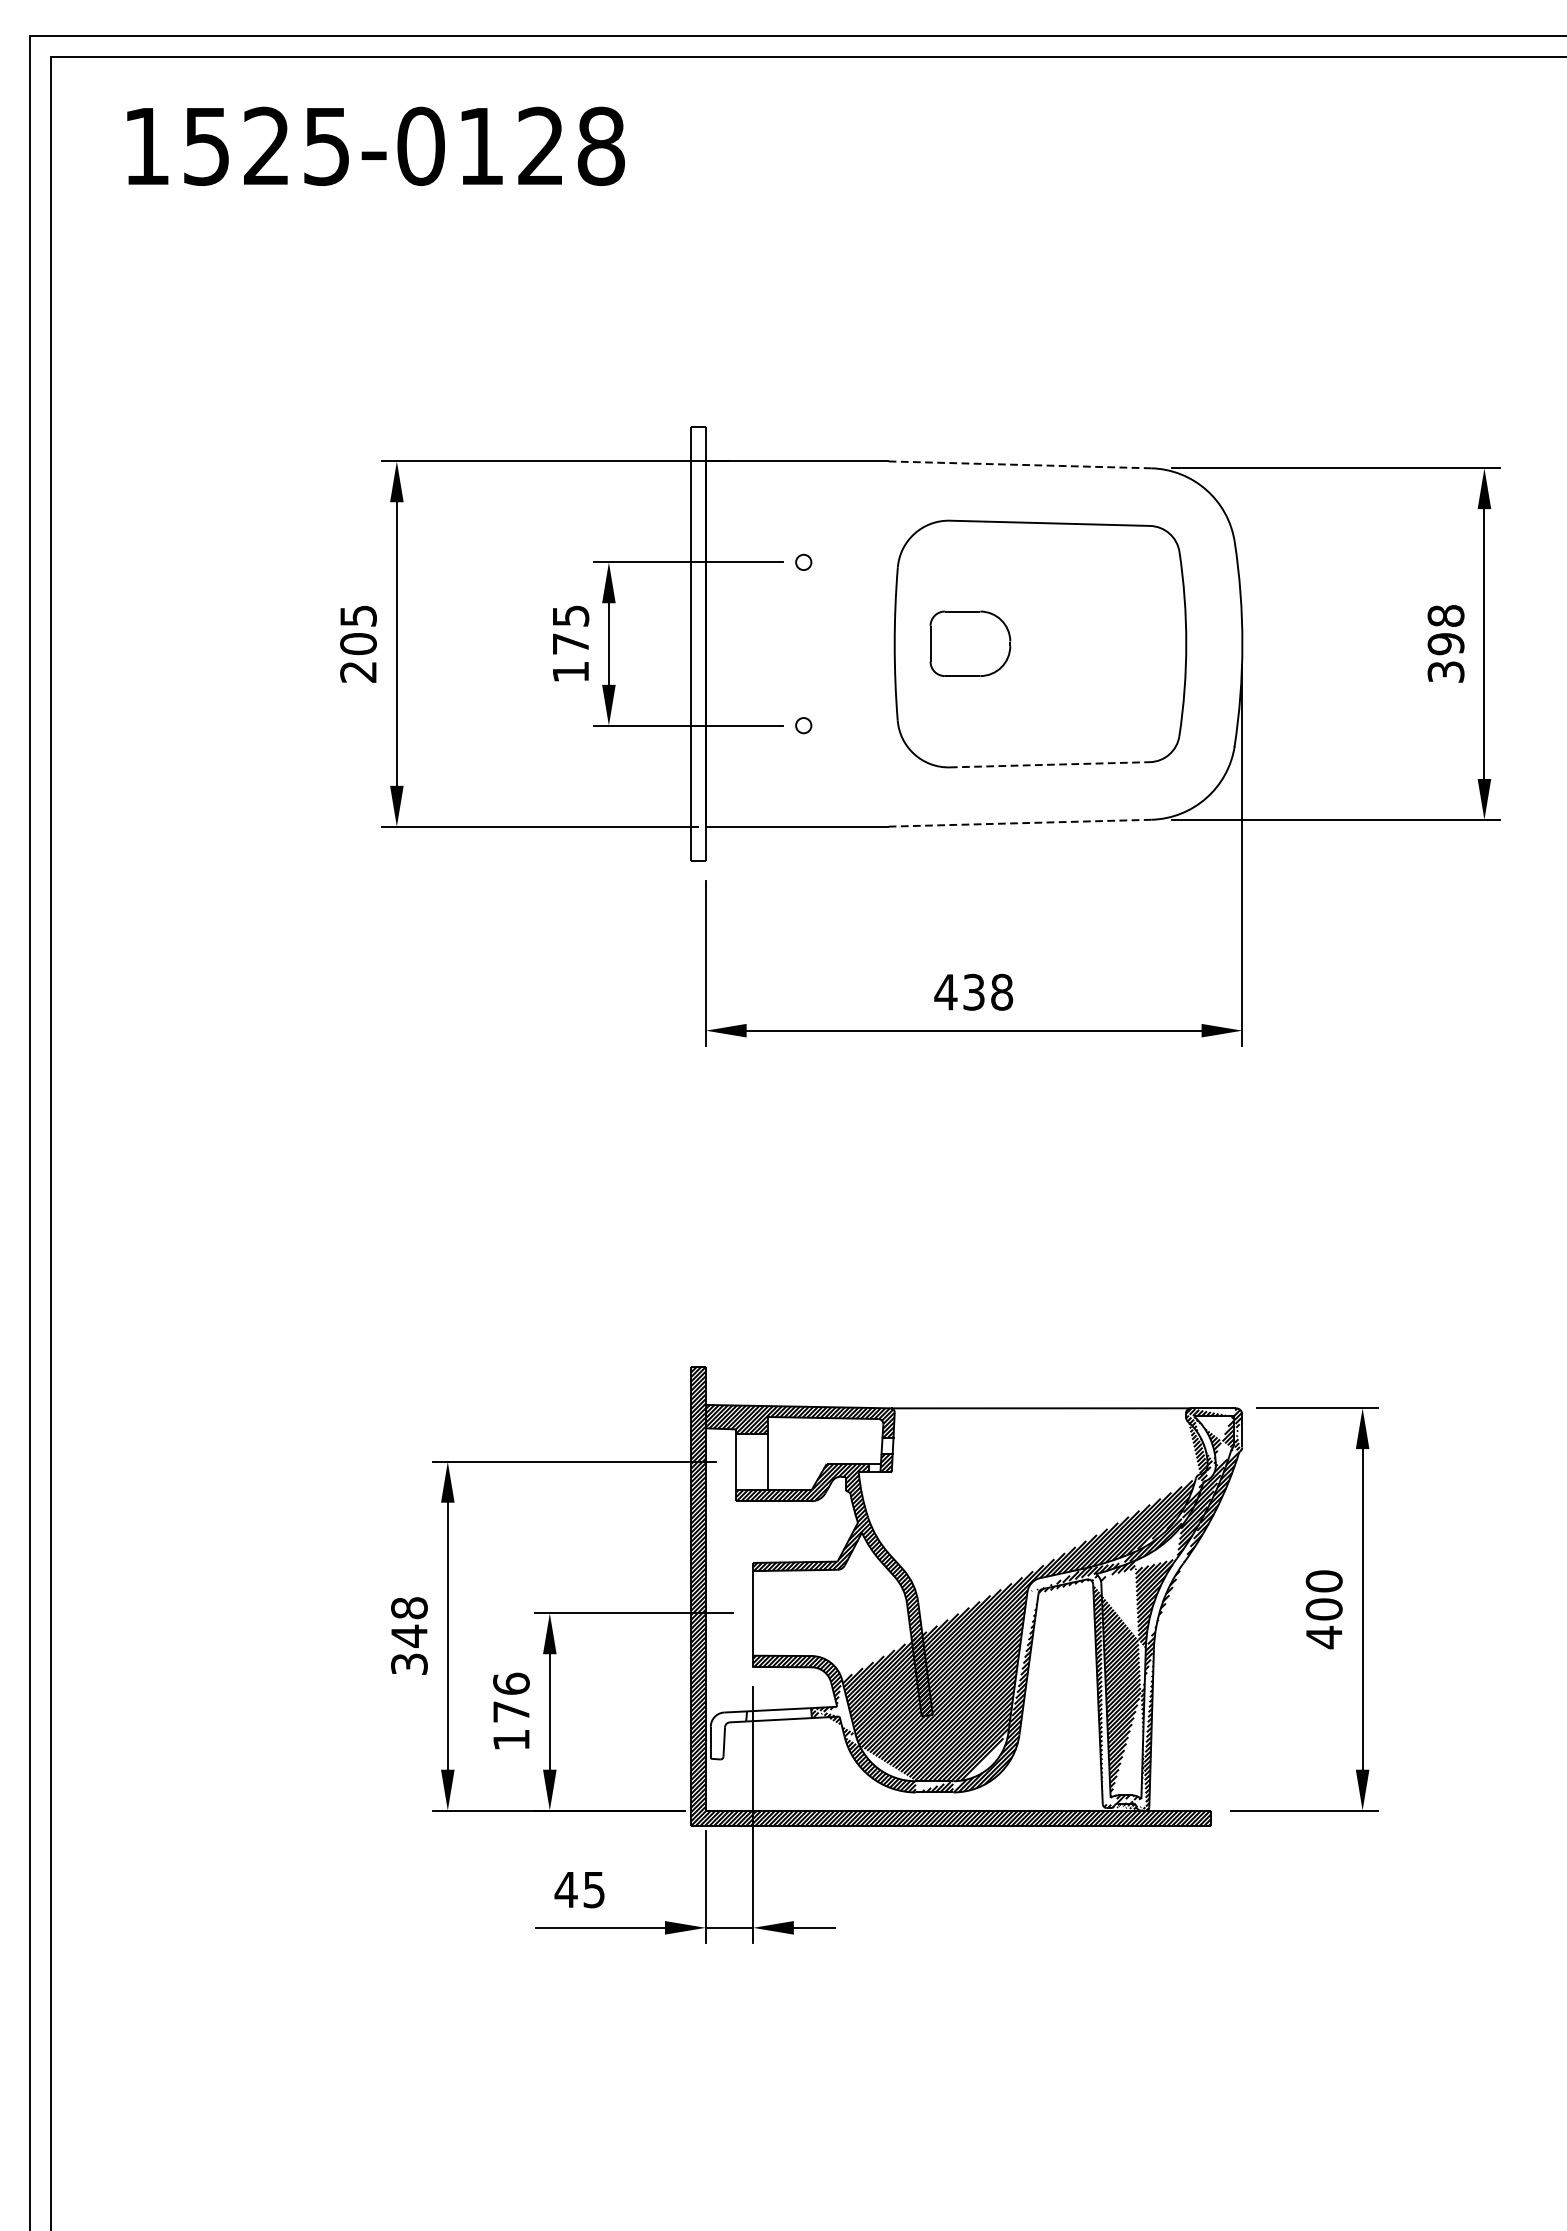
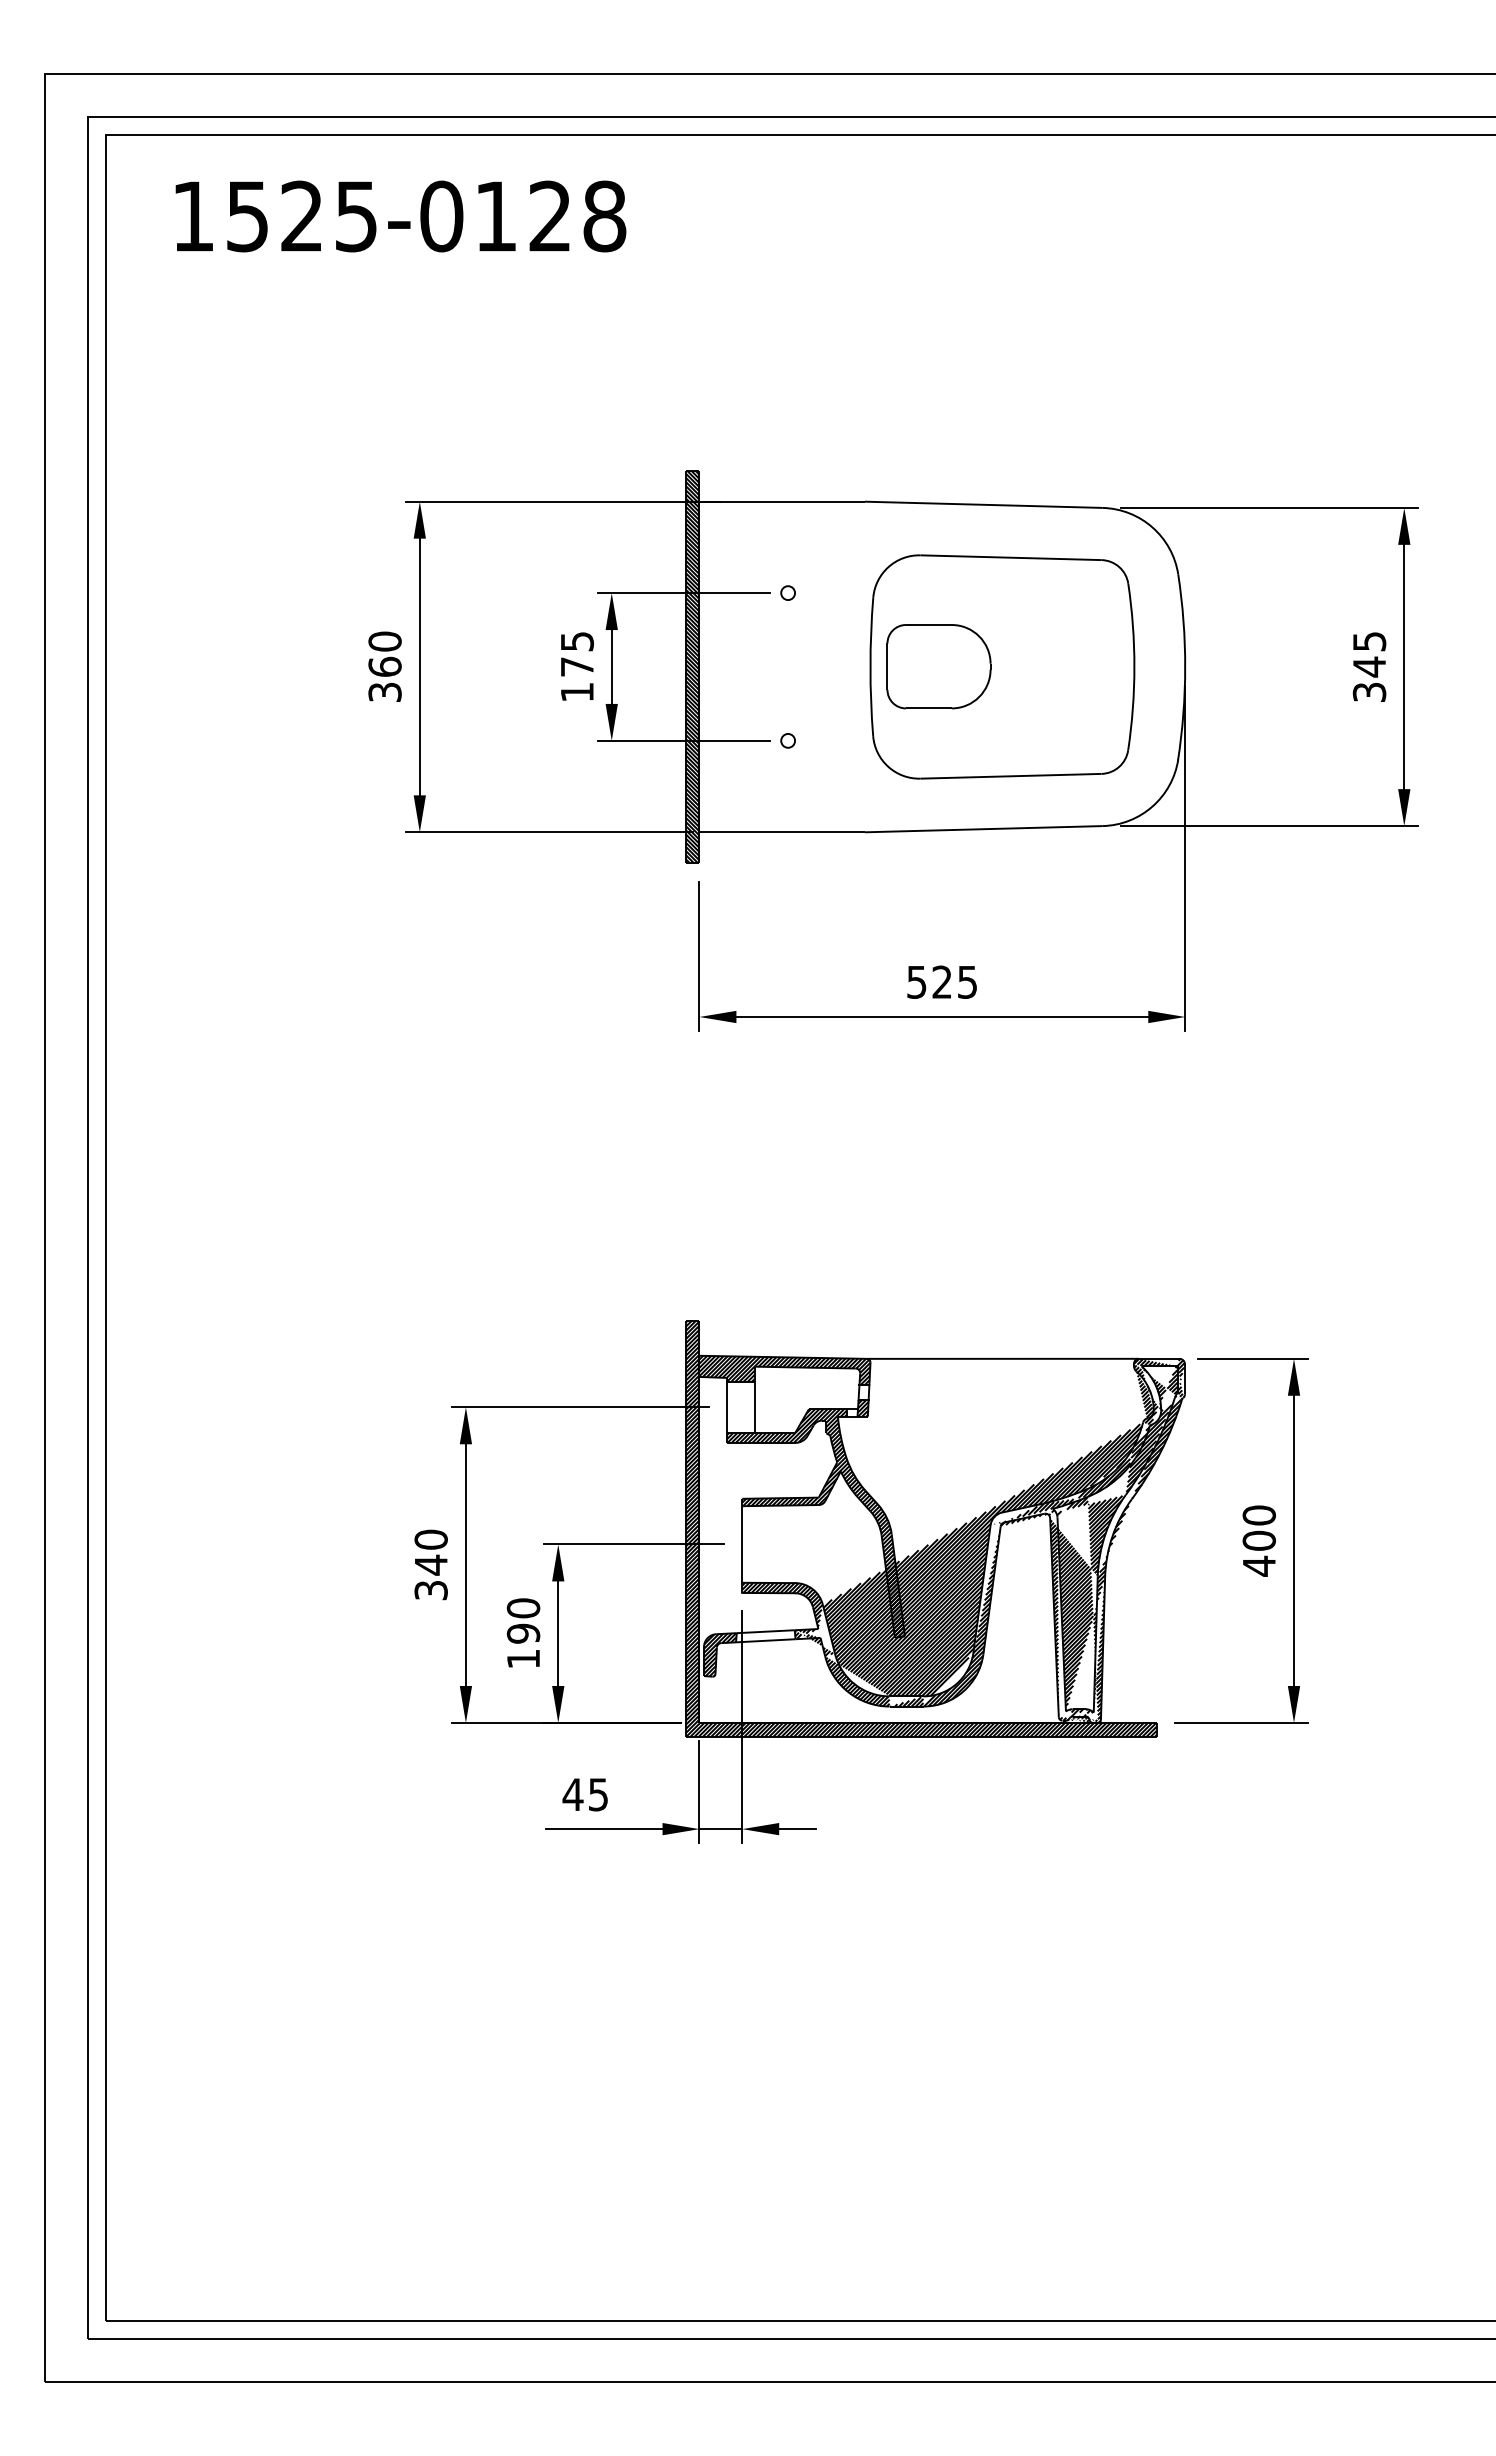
line: (1019, 464) -> (983, 504), dashed -> solid
text: (1445, 630) -> (1369, 654), 398 -> 345
text: (357, 643) -> (384, 666), 205 -> 360
hatch: (698, 643) -> (692, 666), added
part: (969, 643) -> (938, 666), size x1.43
line: (1049, 765) -> (1010, 776), dashed -> solid
line: (1019, 823) -> (983, 829), dashed -> solid
text: (973, 991) -> (941, 981), 438 -> 525
text: (408, 1607) -> (430, 1539), 348 -> 340
text: (511, 1697) -> (523, 1620), 176 -> 190
hatch: (729, 1734) -> (720, 1654), added

